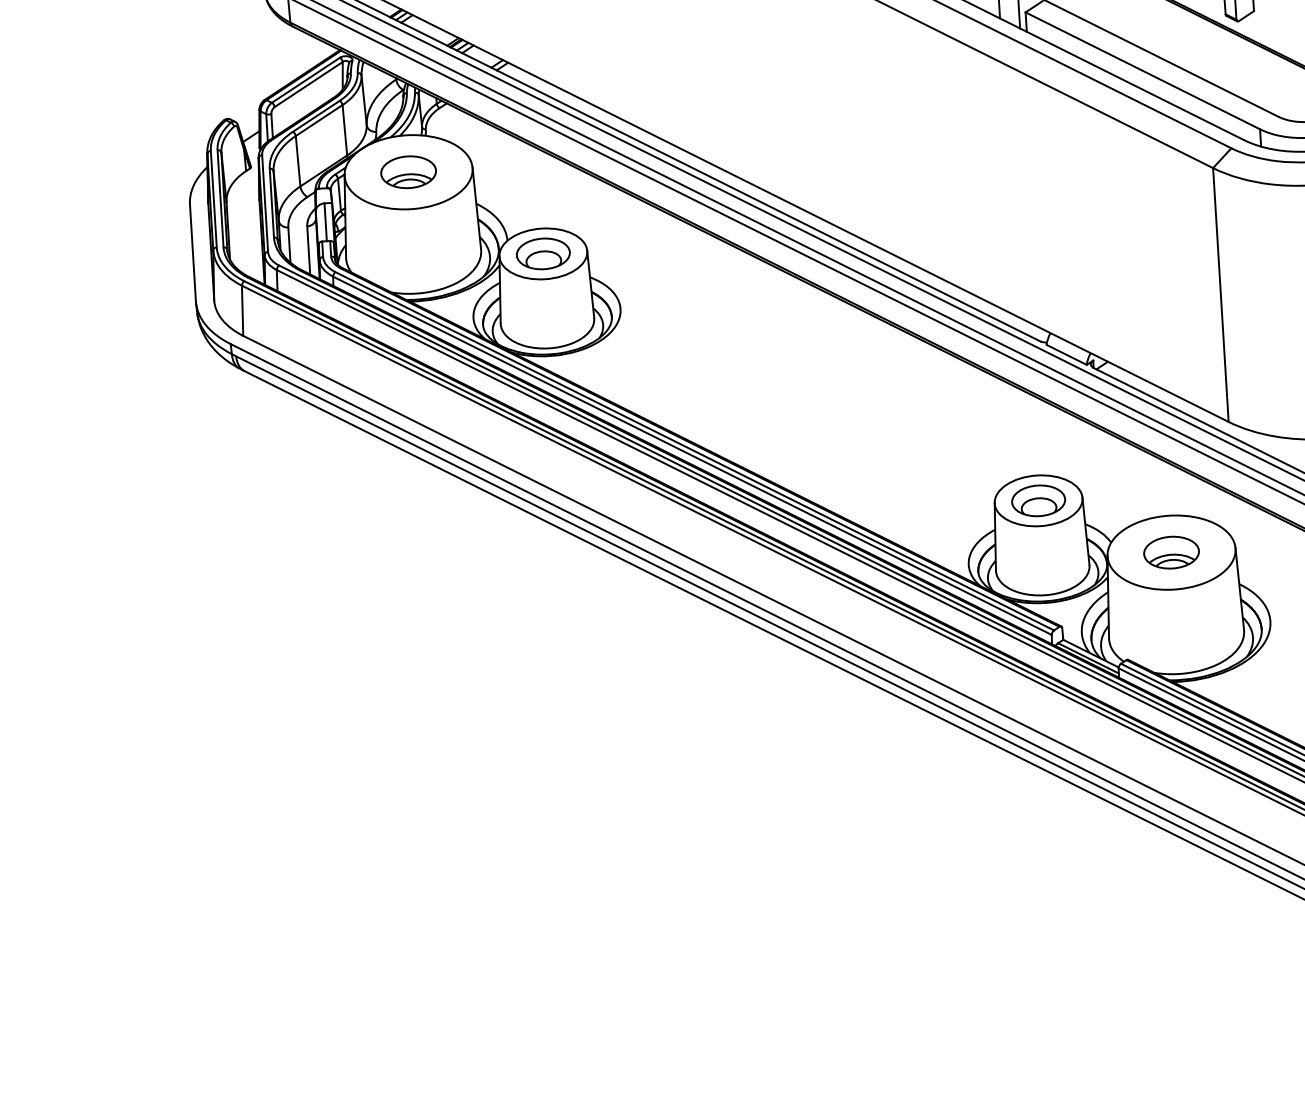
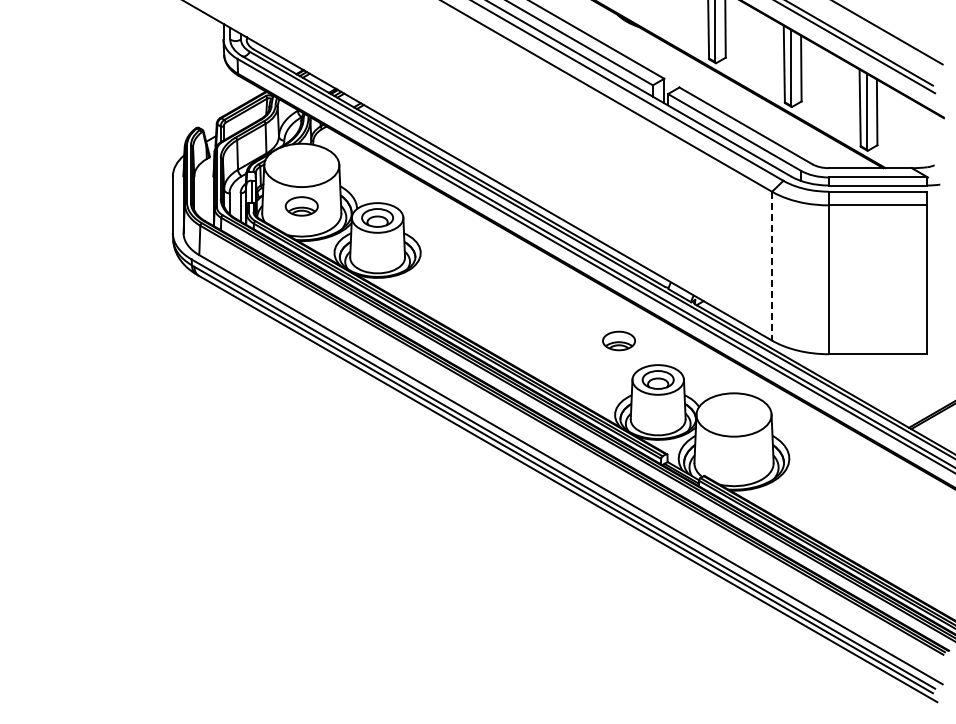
part: (408, 172) -> (301, 206), moved
line: (1221, 295) -> (772, 266), solid -> dashed
part: (1170, 551) -> (618, 340), moved

